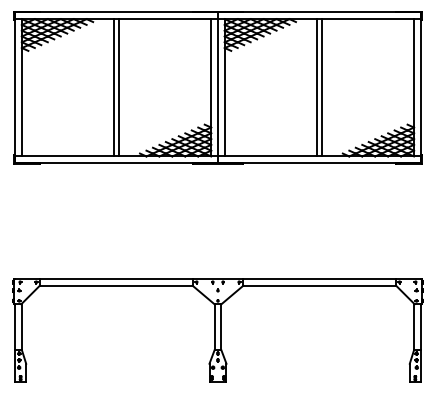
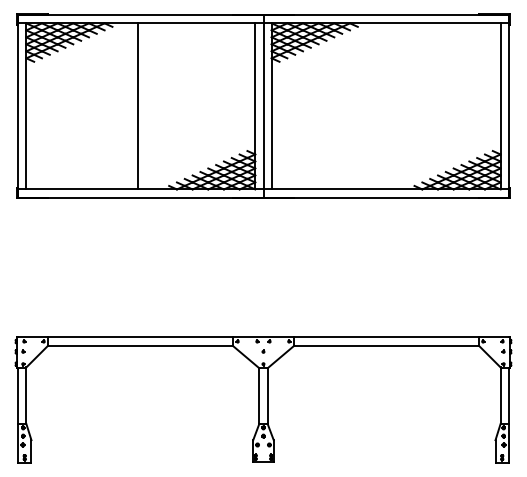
line: (118, 87) -> (143, 106), removed
line: (317, 87) -> (383, 106), removed
line: (322, 87) -> (389, 106), removed

